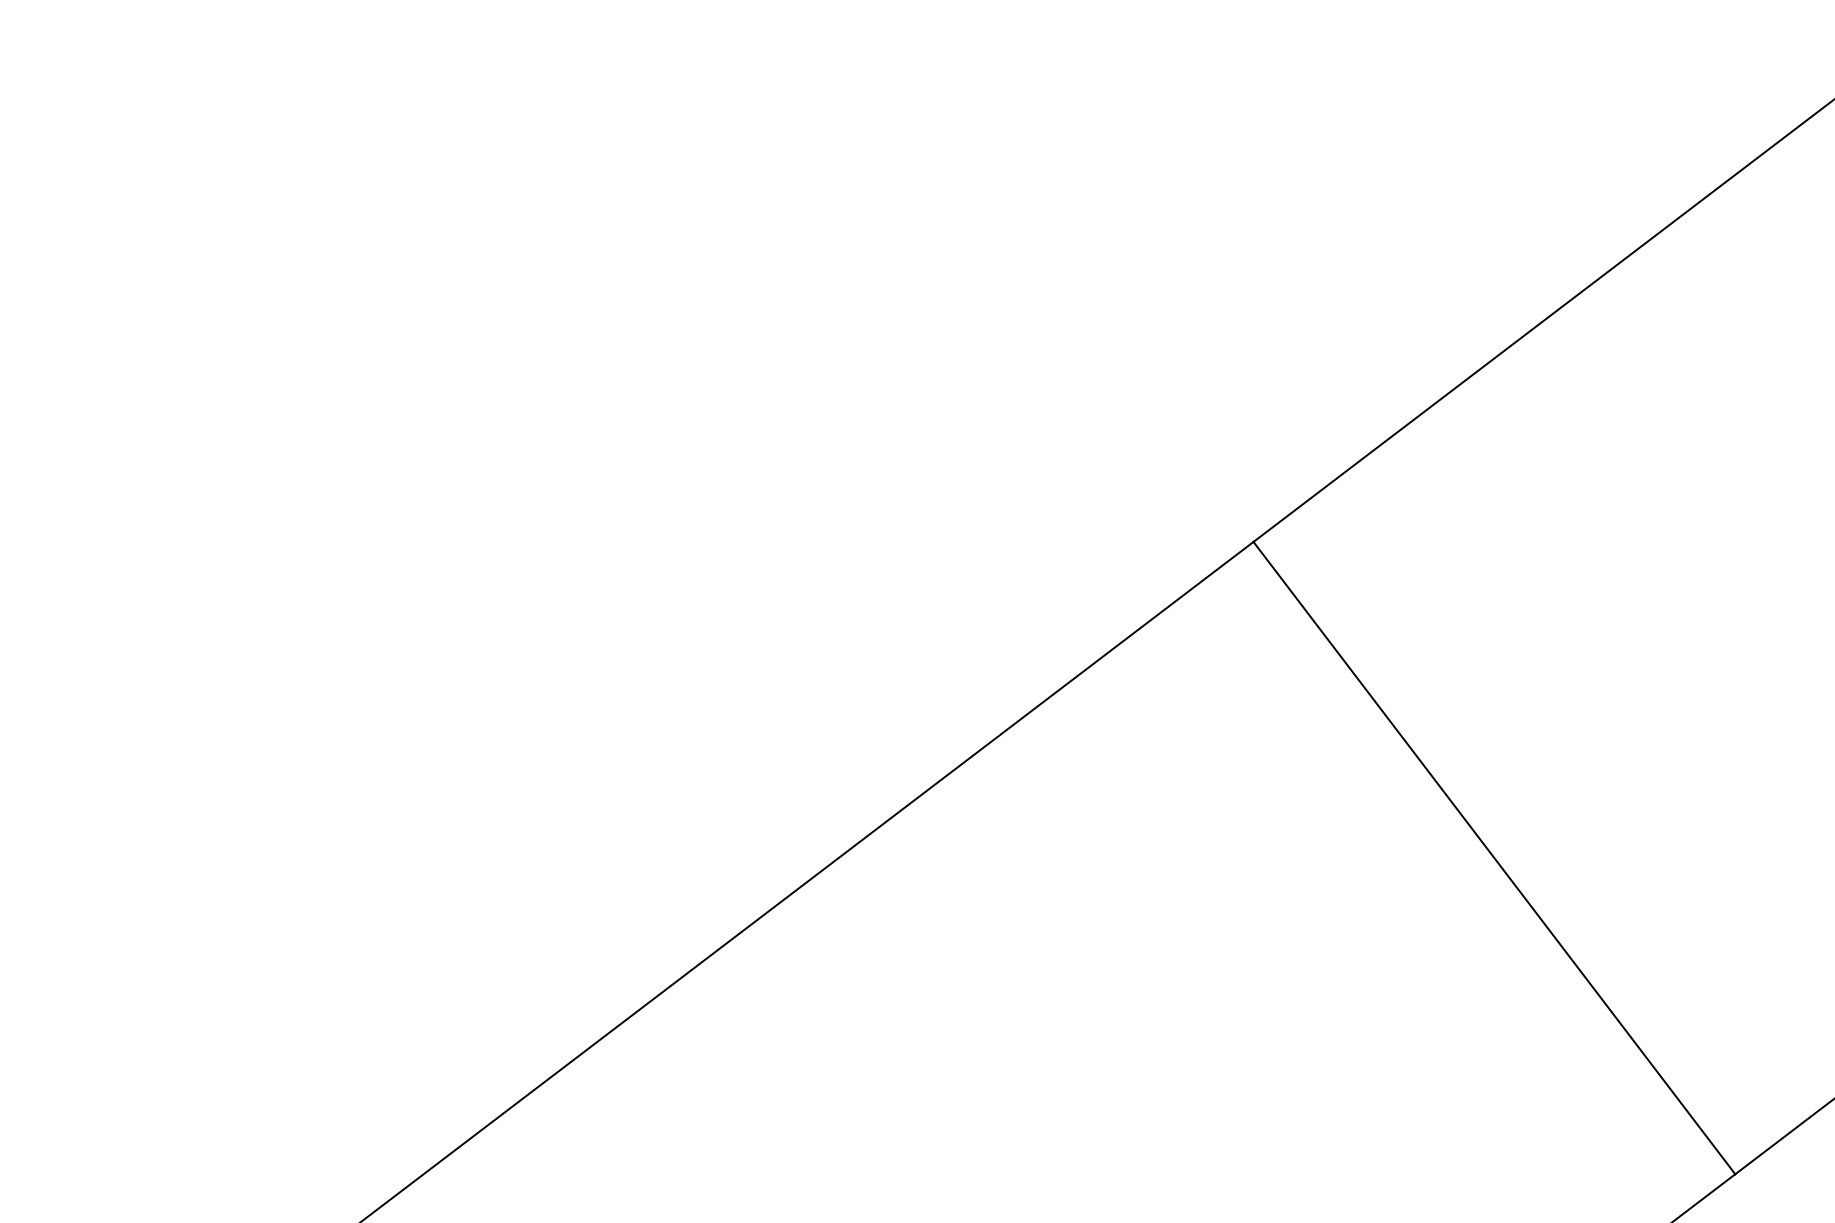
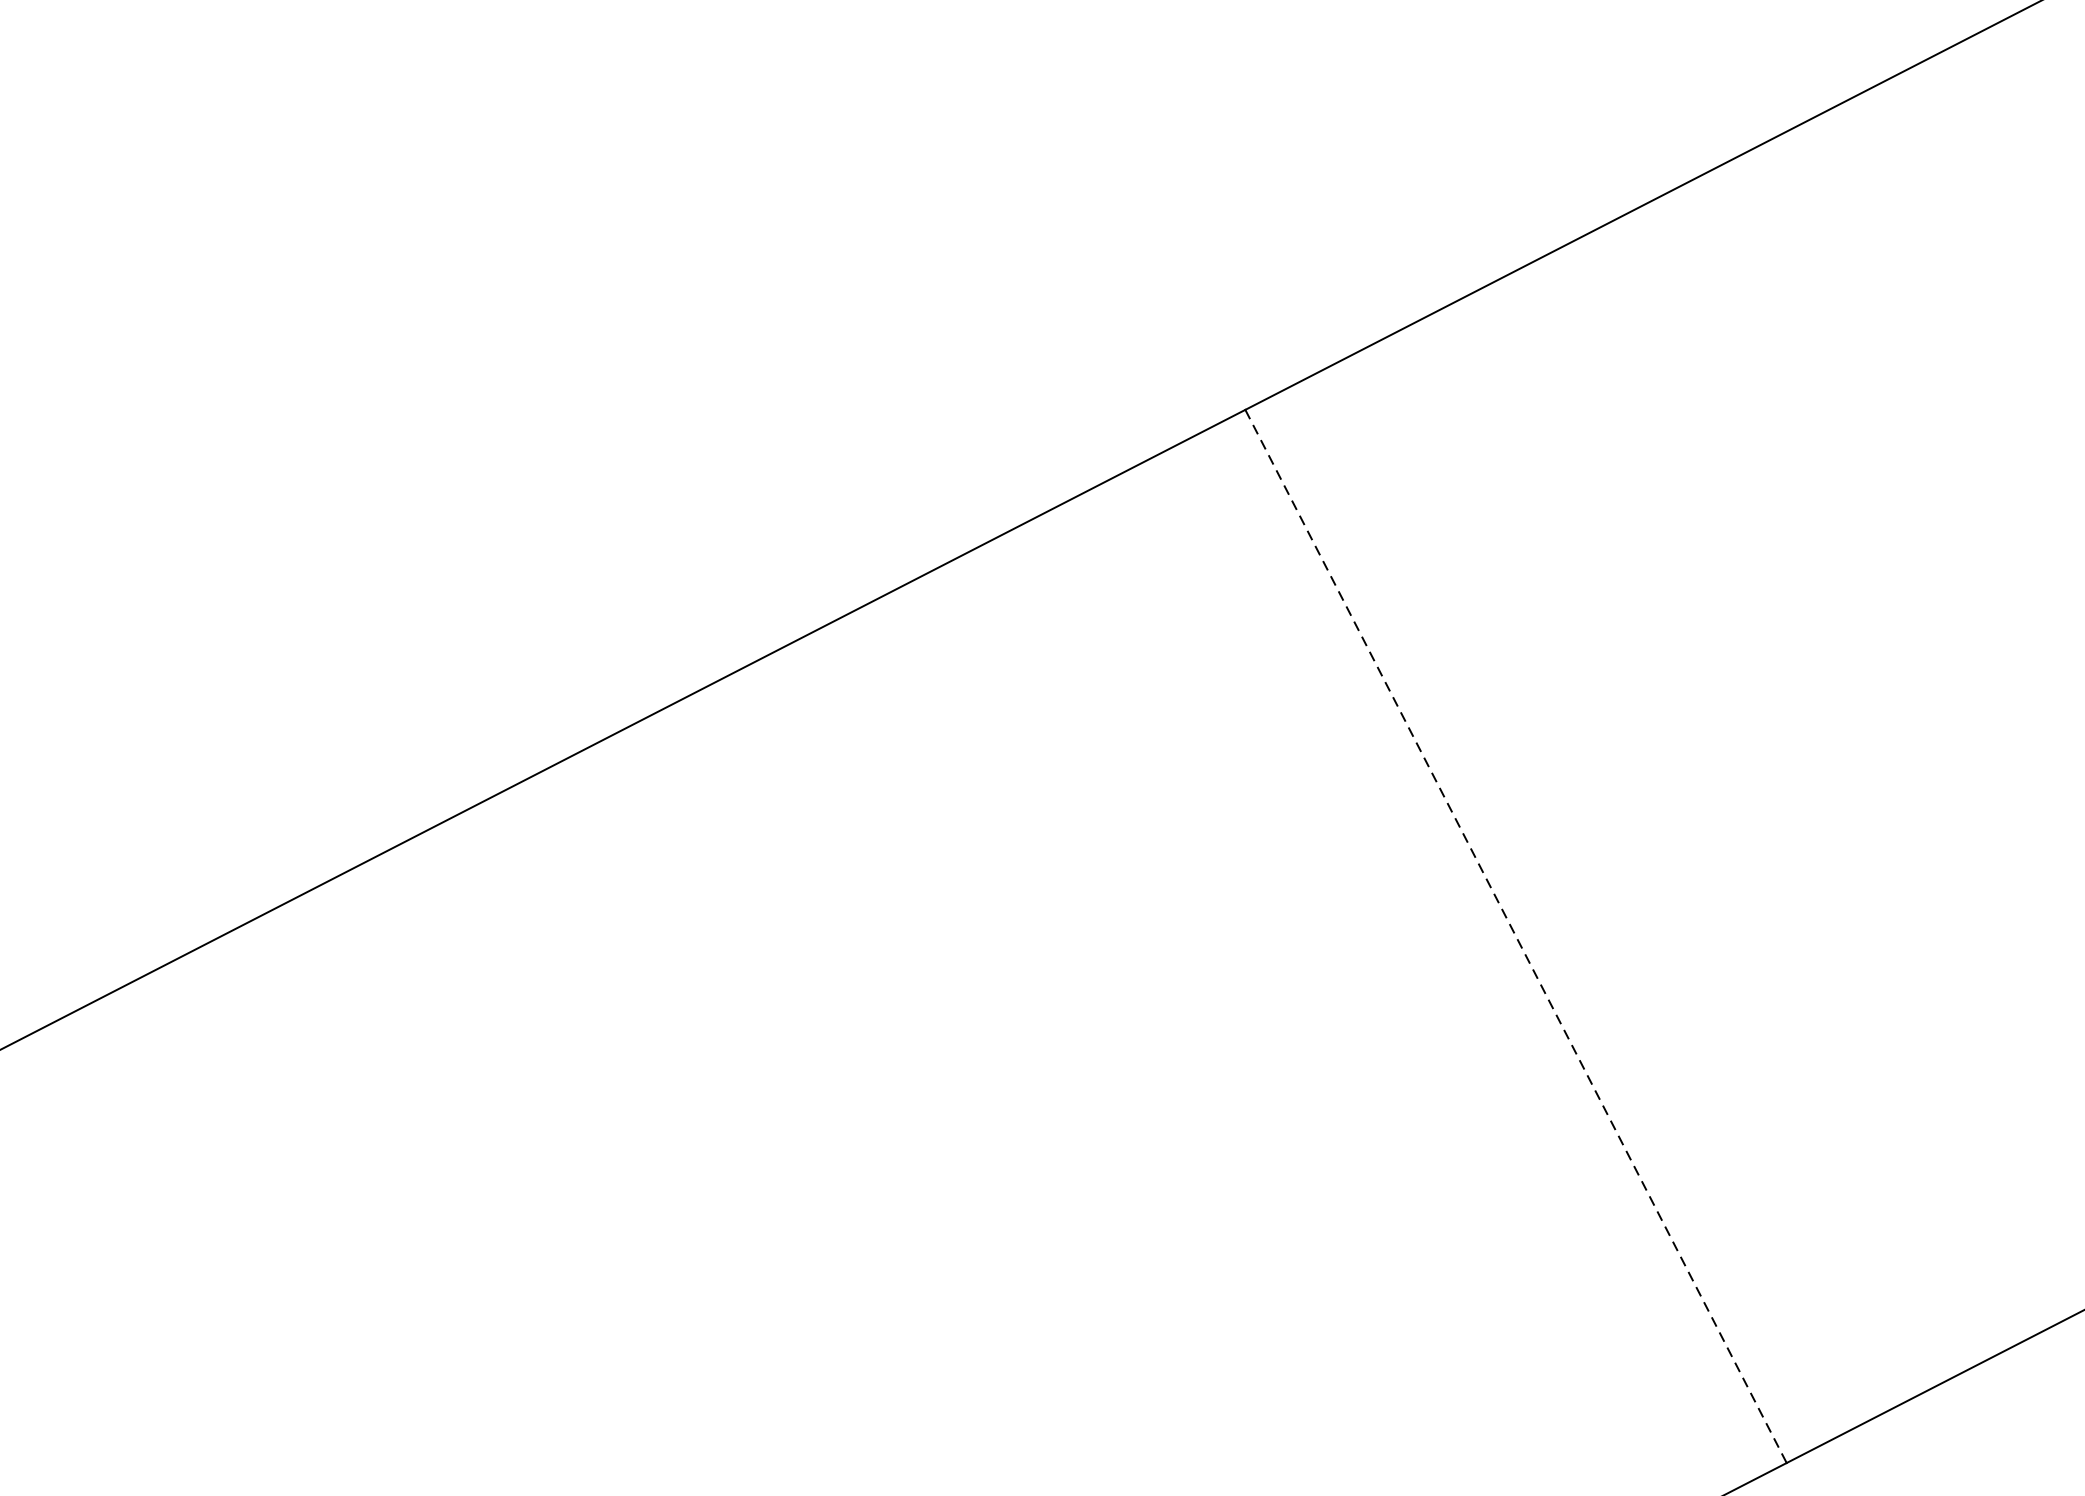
line: (1494, 858) -> (1516, 937), solid -> dashed

